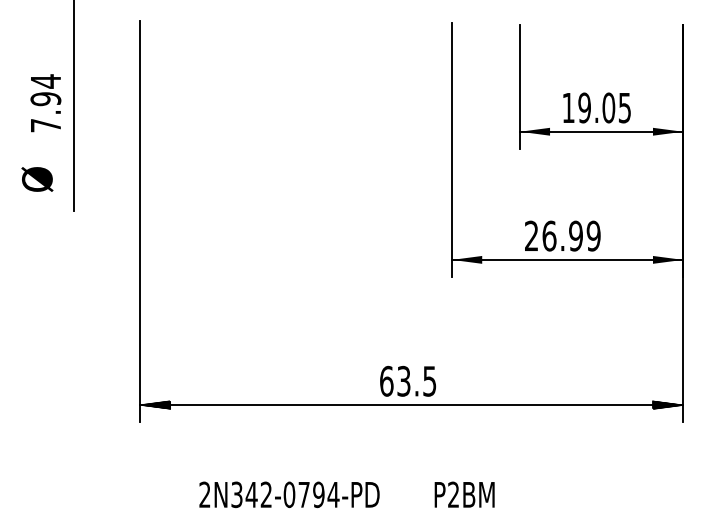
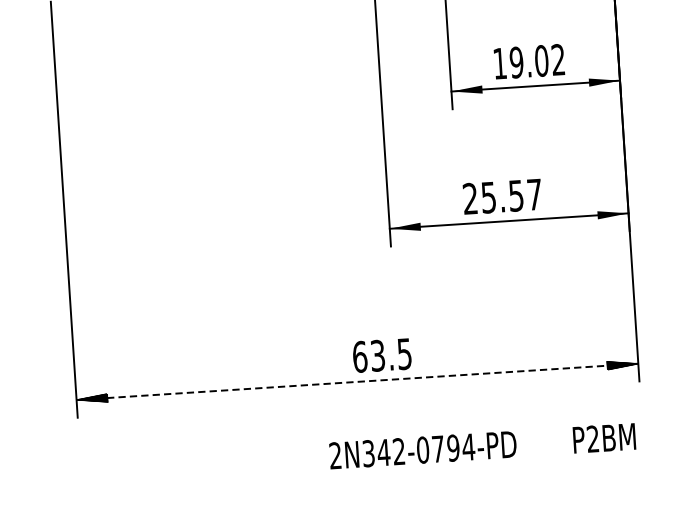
text: (624, 107) -> (557, 59), 19.05 -> 19.02
text: (571, 235) -> (511, 195), 26.99 -> 25.57
text: (408, 380) -> (382, 354), moved
line: (411, 405) -> (357, 382), solid -> dashed
text: (346, 494) -> (482, 445), moved

